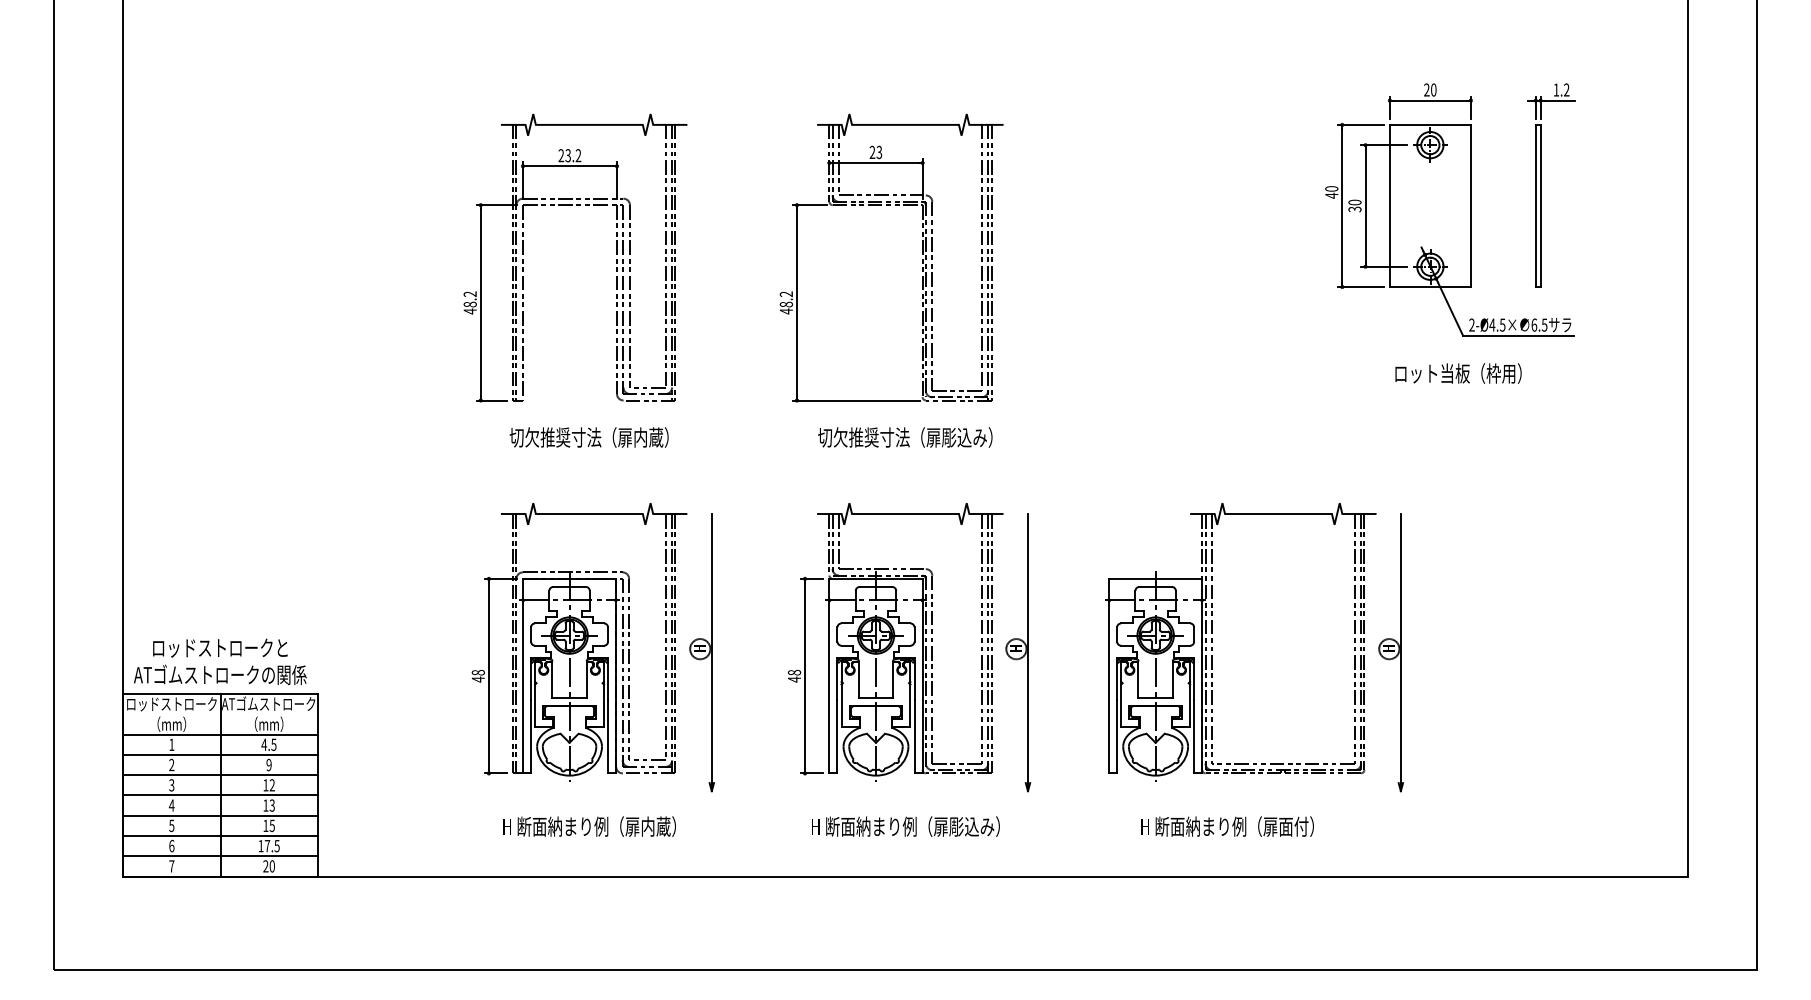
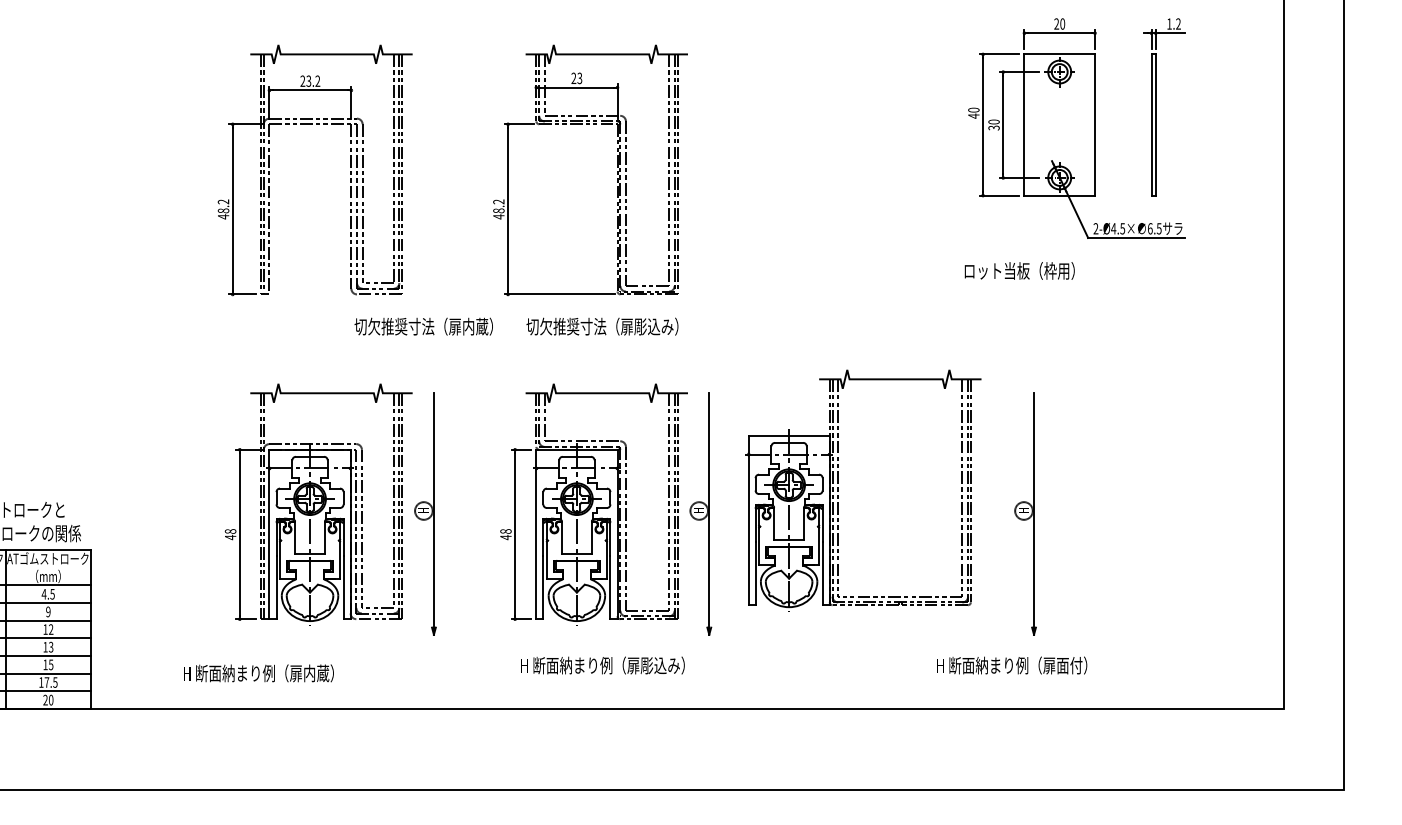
text: (1458, 373) -> (1019, 270), moved
text: (588, 437) -> (423, 326), moved
part: (1212, 642) -> (838, 491), moved
text: (589, 826) -> (258, 673), moved
text: (1227, 826) -> (1011, 665), moved

